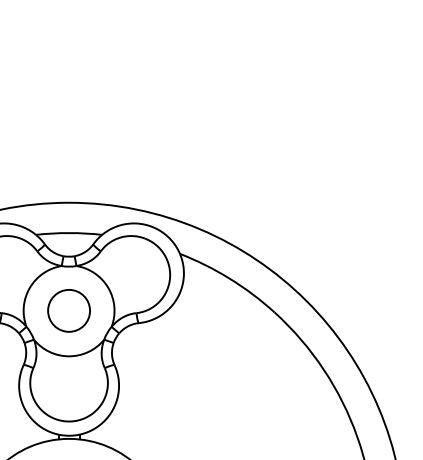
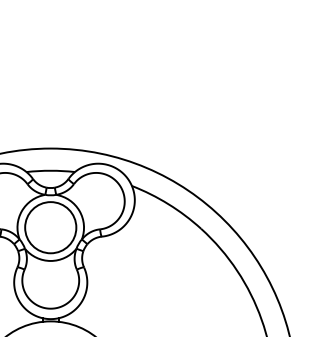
circle: (68, 310) -> (50, 227), size x1.67

